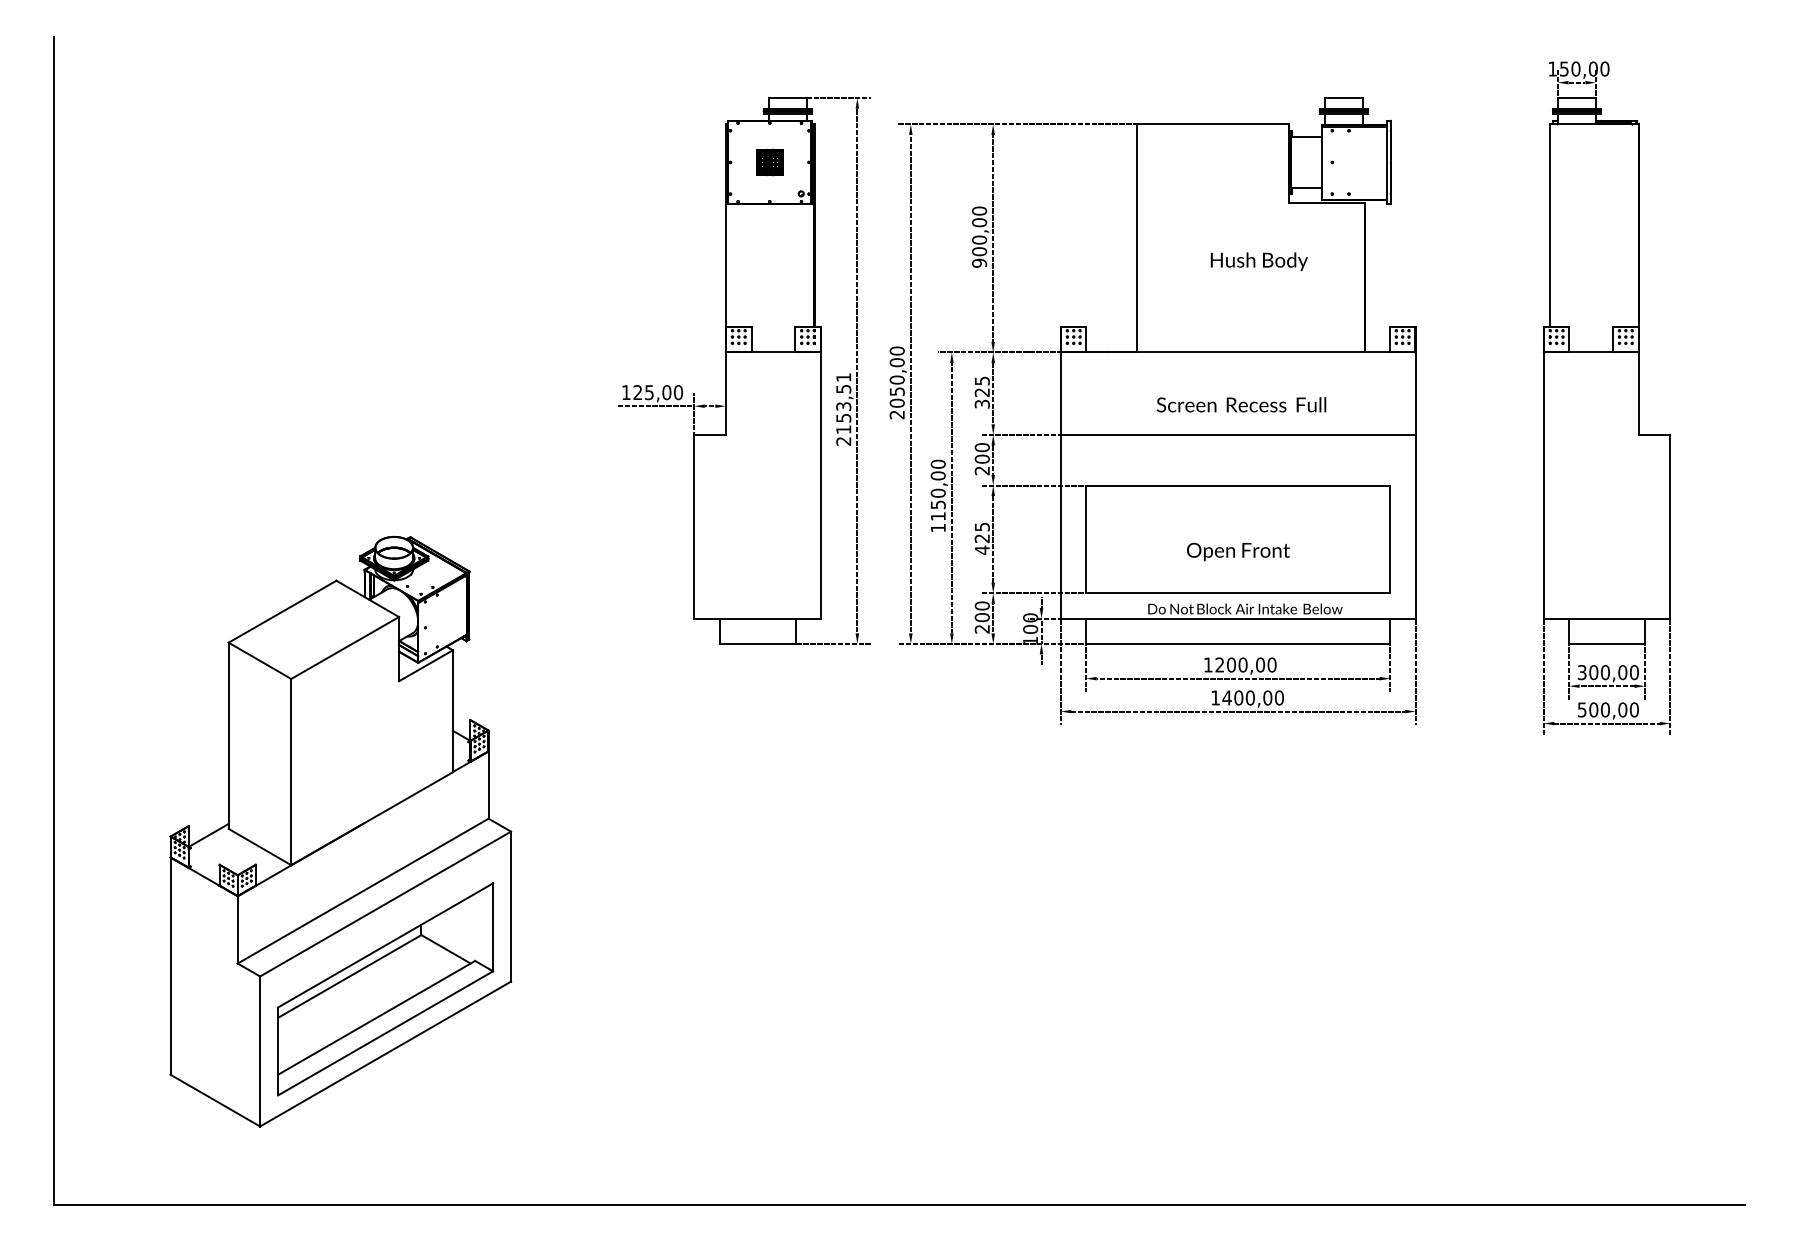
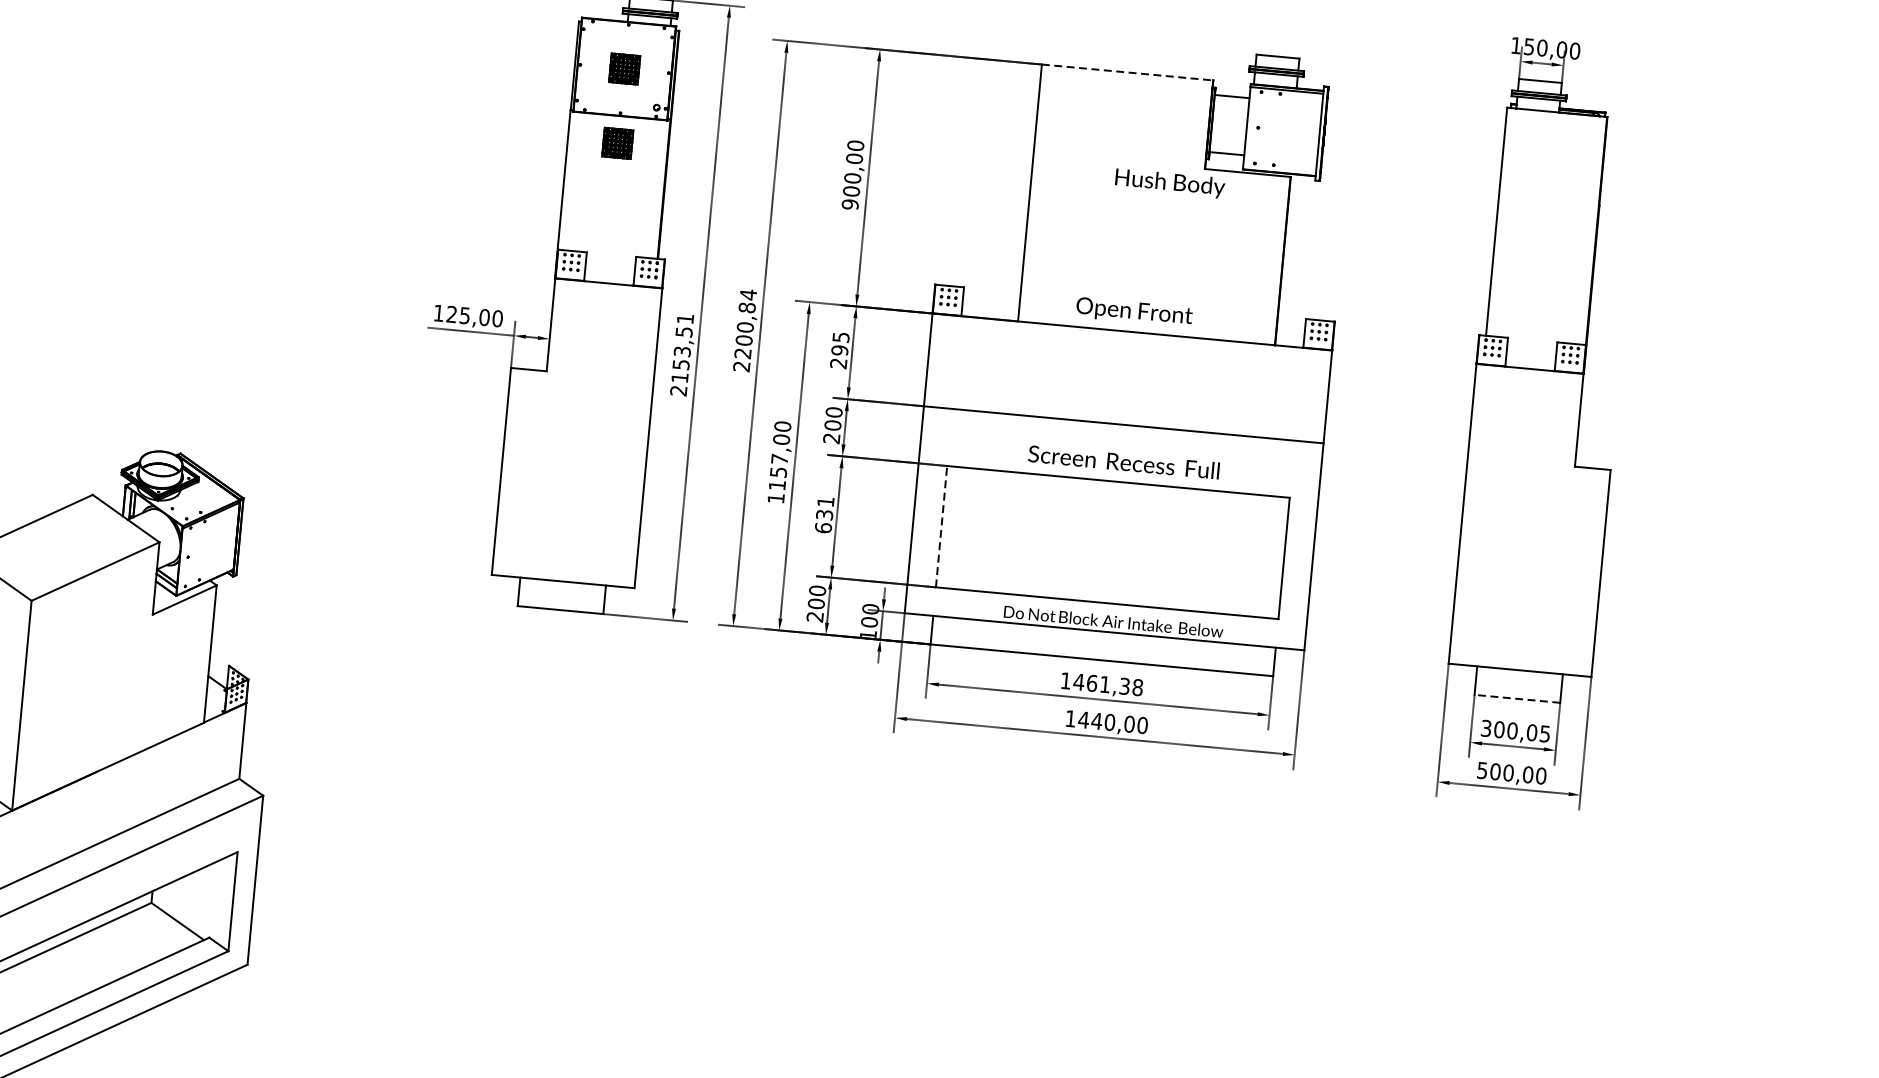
line: (1213, 124) -> (1128, 72), solid -> dashed
part: (769, 228) -> (617, 143), added
text: (1258, 261) -> (1169, 183), moved
text: (896, 376) -> (744, 323), 2050,00 -> 2200,84
text: (981, 398) -> (838, 357), 325 -> 295
text: (1241, 404) -> (1124, 461), moved
text: (937, 492) -> (779, 458), 1150,00 -> 1157,00
text: (981, 538) -> (823, 514), 425 -> 631
line: (1086, 539) -> (941, 526), solid -> dashed
text: (1238, 551) -> (1134, 311), moved
line: (1606, 643) -> (1516, 698), solid -> dashed
text: (1245, 664) -> (1107, 684), 1200,00 -> 1461,38
text: (1633, 672) -> (1544, 733), 300,00 -> 300,05
text: (1238, 697) -> (1096, 720), 1400,00 -> 1440,00

